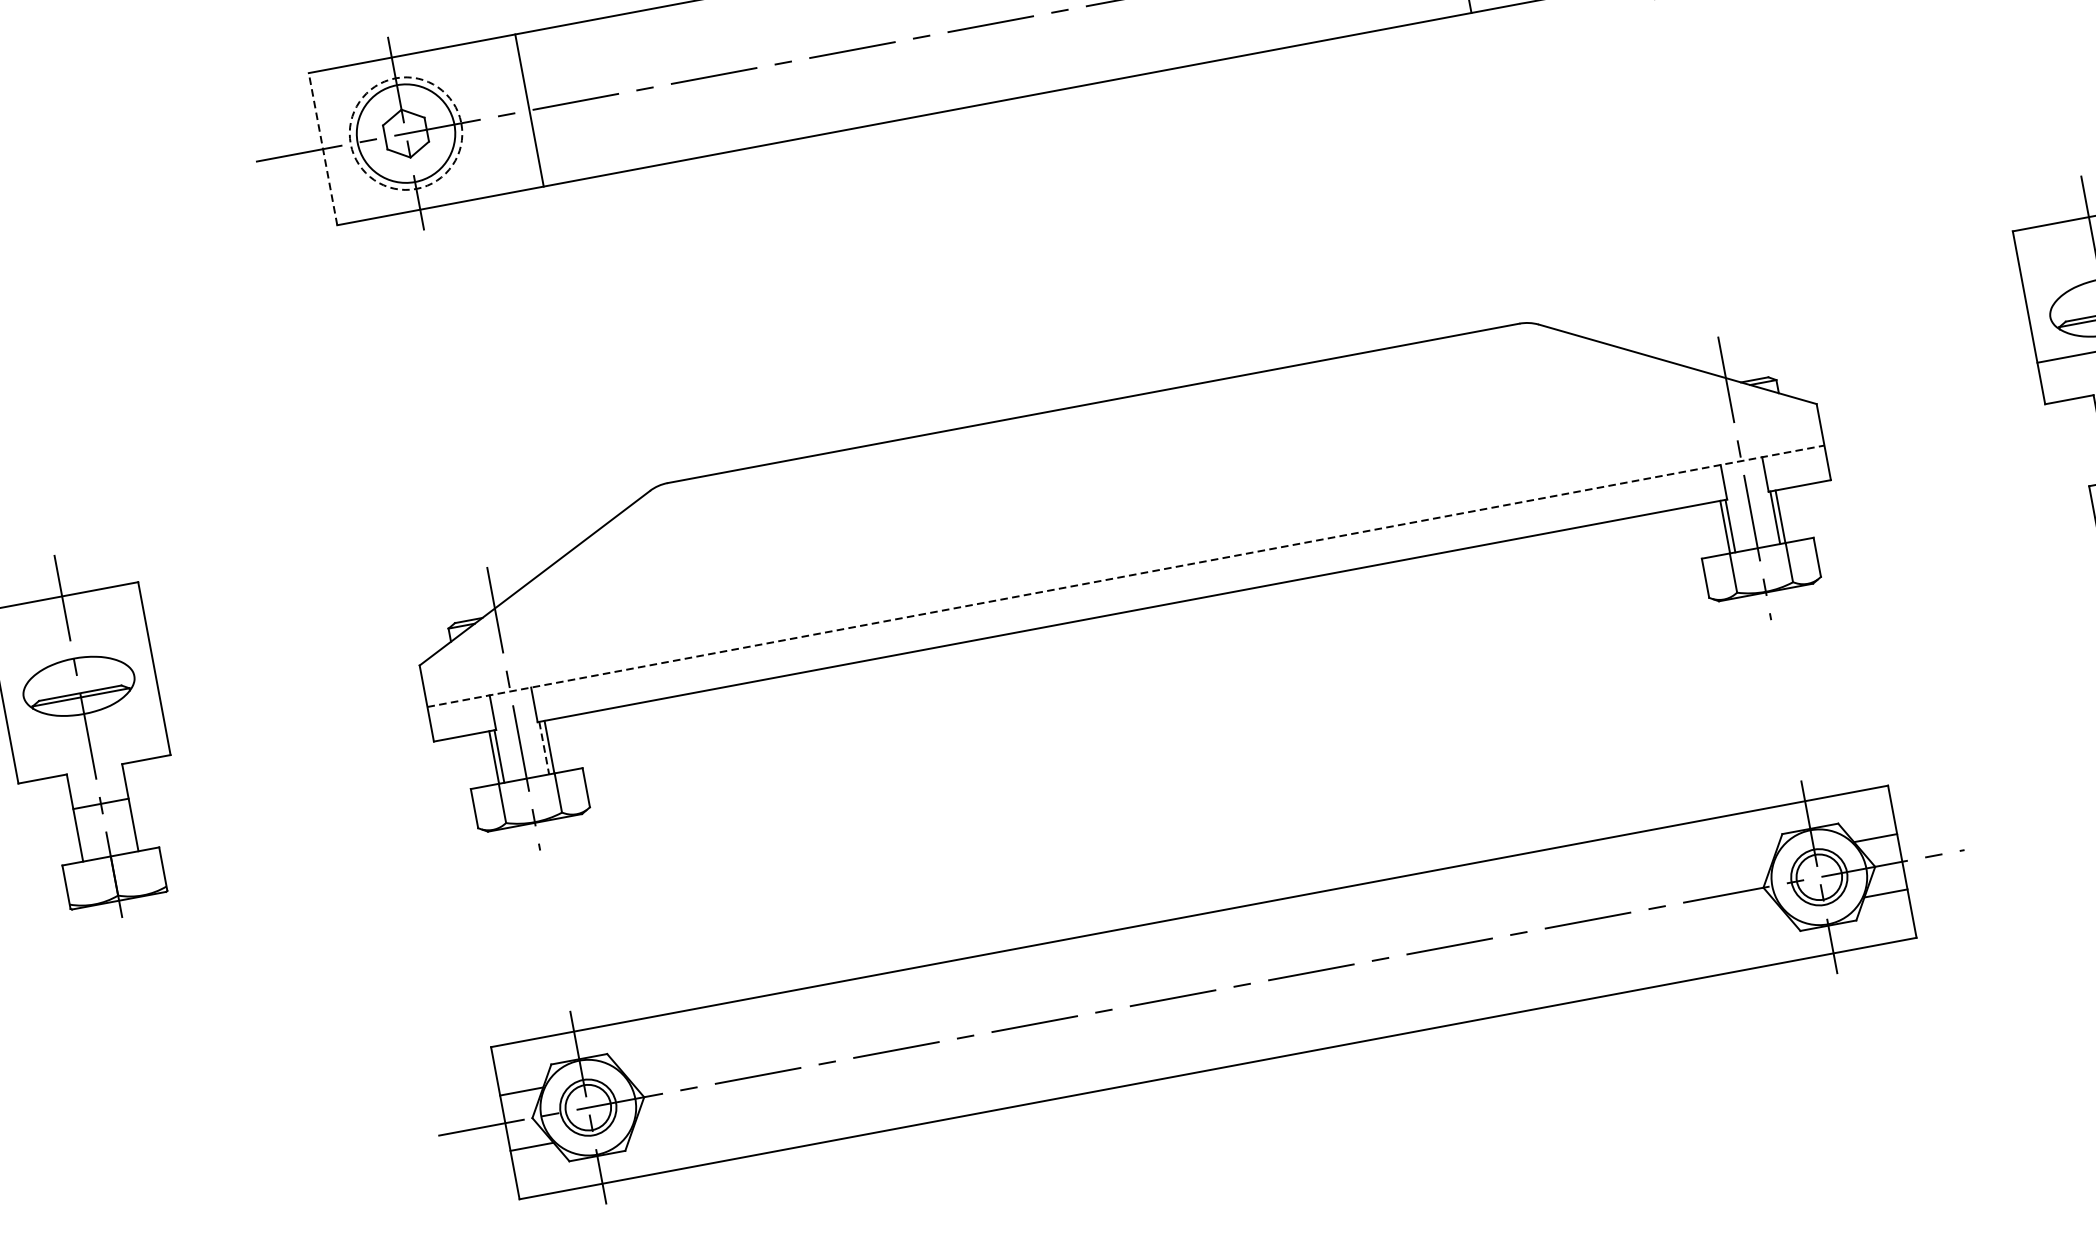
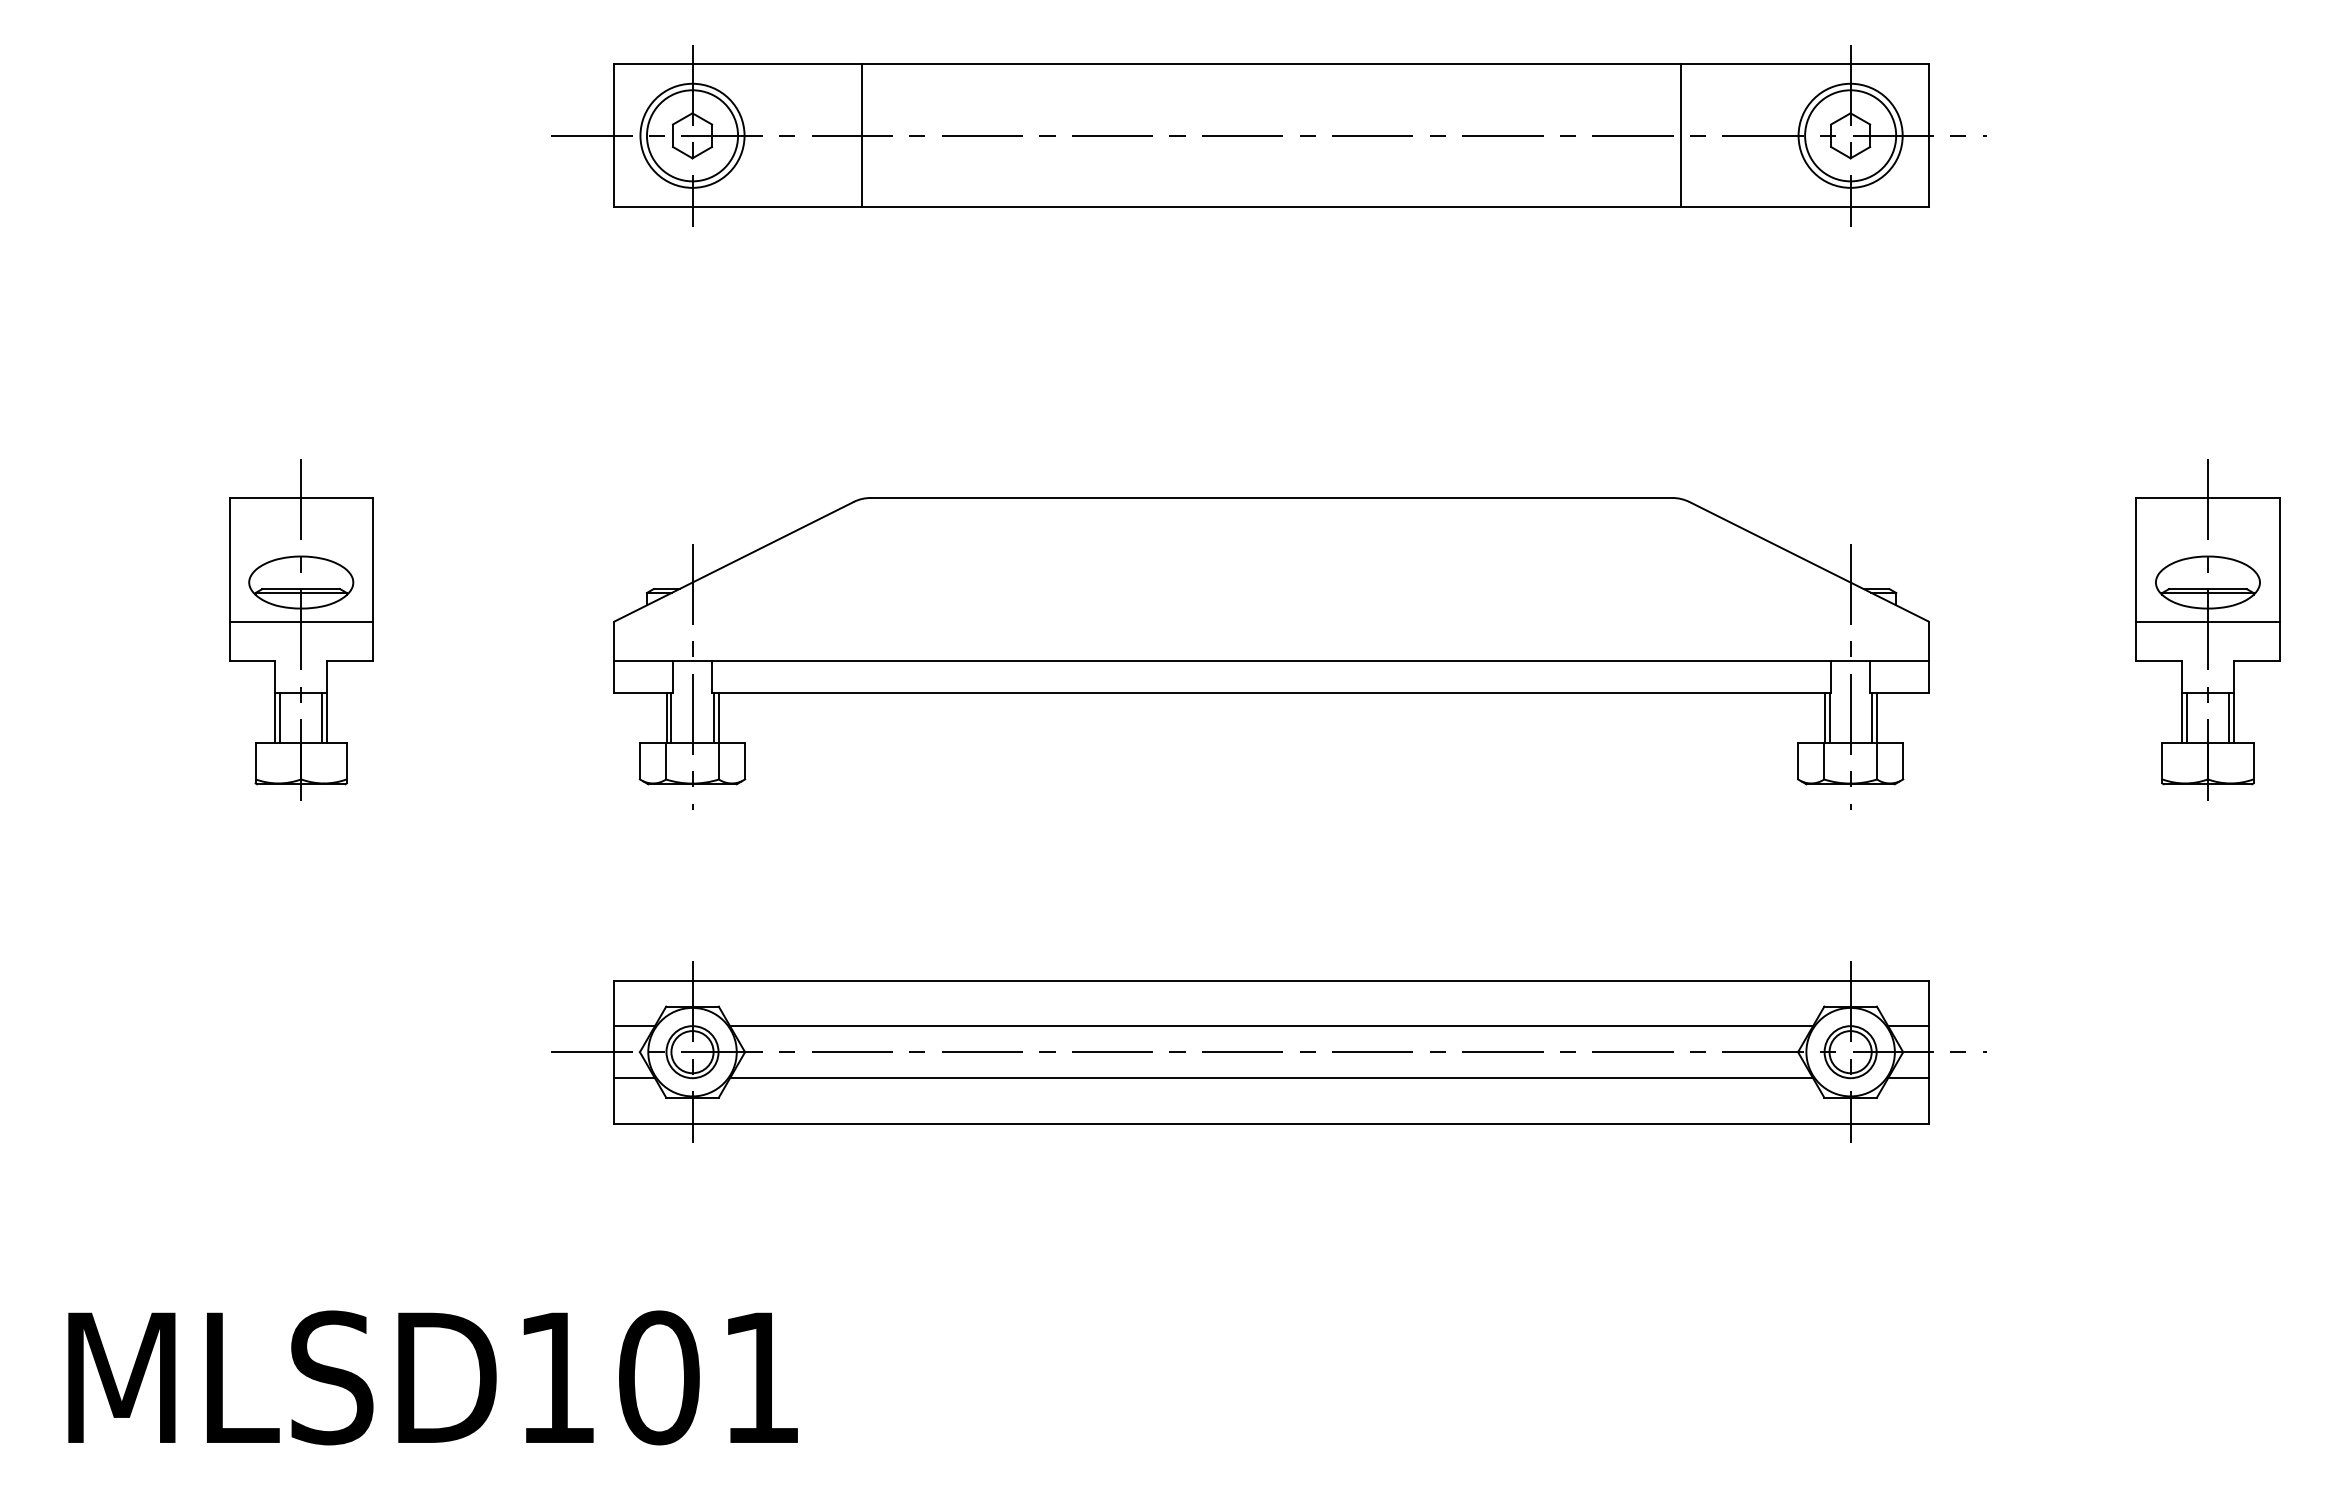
line: (529, 110) -> (861, 135), moved
circle: (405, 133) -> (692, 135), dashed -> solid
line: (323, 148) -> (614, 135), dashed -> solid
line: (1126, 575) -> (1272, 660), dashed -> solid
line: (85, 727) -> (300, 621), added
line: (544, 747) -> (713, 717), dashed -> solid
line: (128, 825) -> (322, 717), added
line: (83, 833) -> (280, 717), added
line: (1198, 965) -> (1271, 1026), added
line: (1208, 1020) -> (1271, 1078), added

